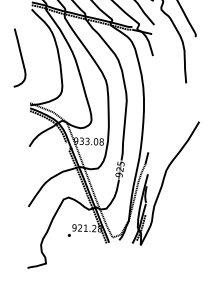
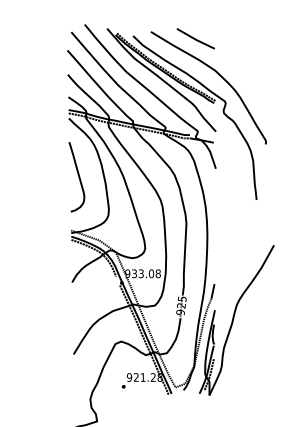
curve: (21, 58) -> (78, 177), moved

